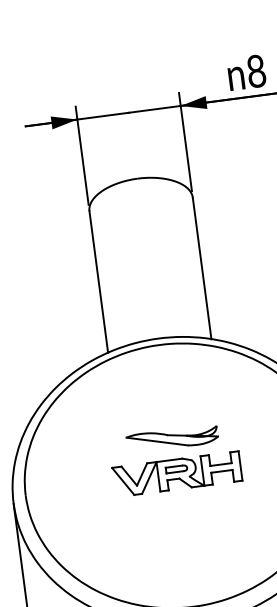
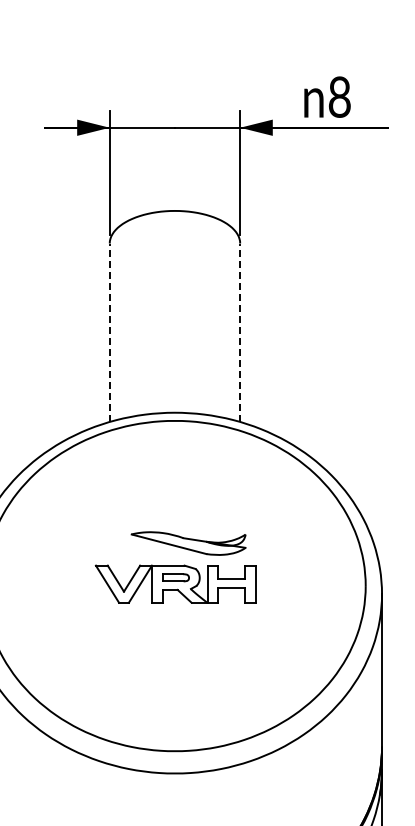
line: (202, 268) -> (240, 332), solid -> dashed
line: (98, 281) -> (109, 332), solid -> dashed
part: (172, 438) -> (188, 543), moved

